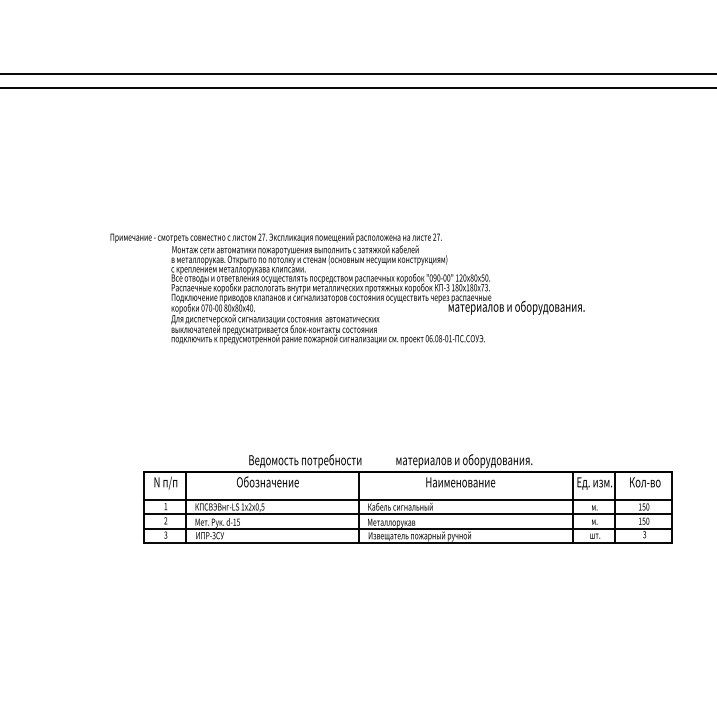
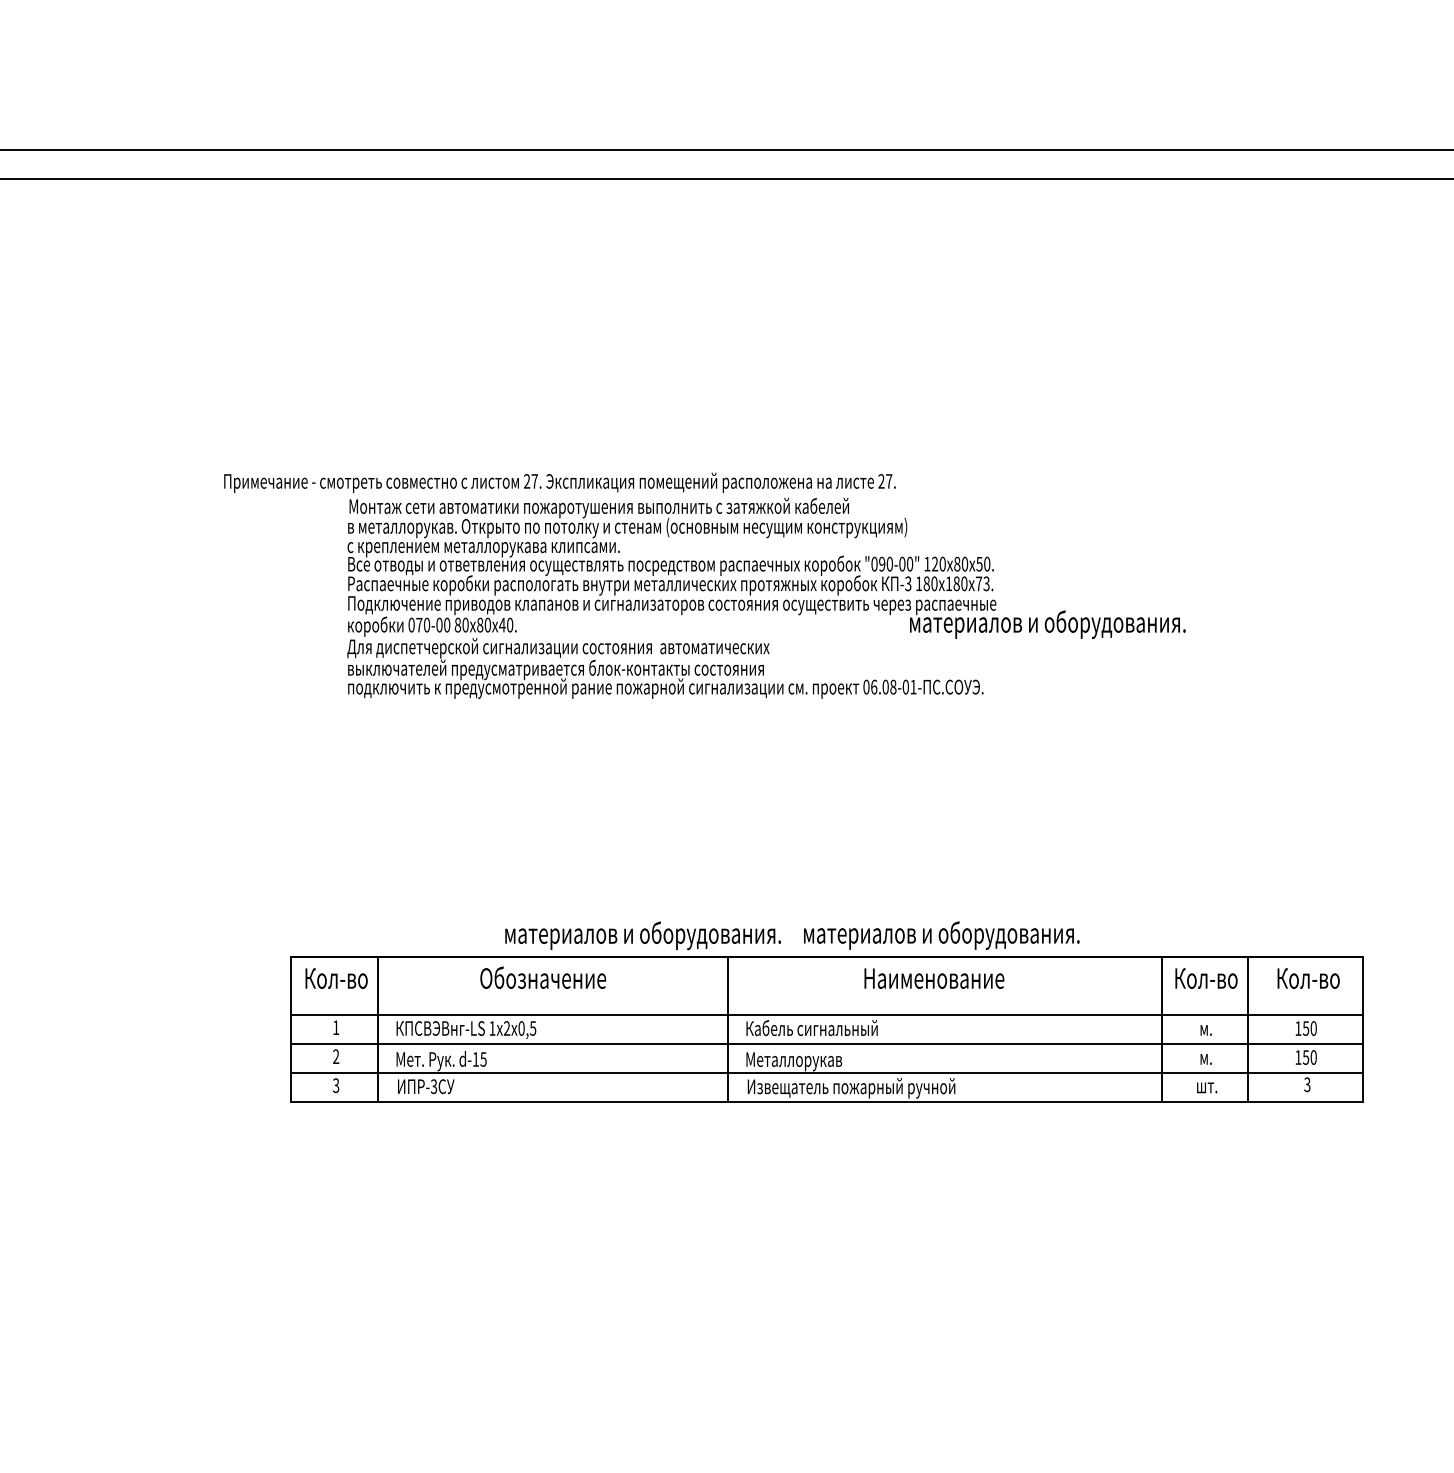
text: (317, 461) -> (643, 936), Ведомость потребности -> материалов и оборудования.
text: (165, 482) -> (335, 978), N п/п -> Кол-во
text: (594, 483) -> (1205, 980), Ед. изм. -> Кол-во

